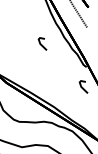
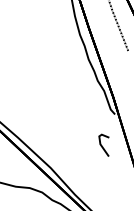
line: (41, 43) -> (50, 62), removed

